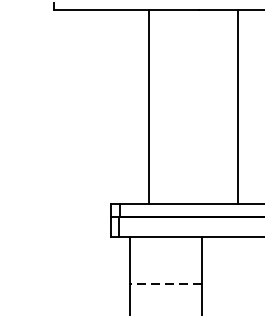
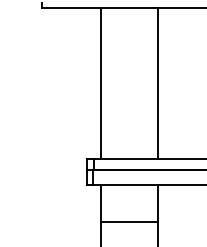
line: (149, 106) -> (101, 83), moved
line: (238, 106) -> (158, 83), moved
line: (165, 284) -> (129, 222), dashed -> solid

